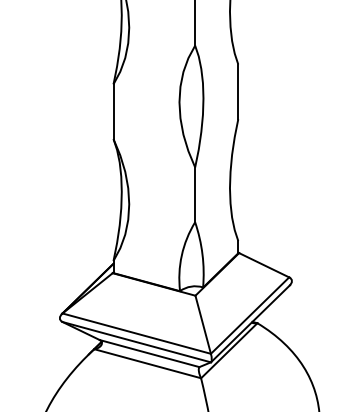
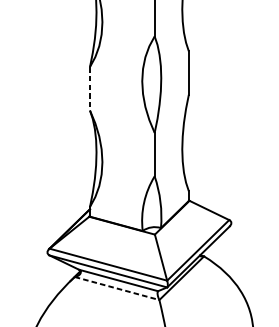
line: (113, 112) -> (89, 89), solid -> dashed
line: (148, 363) -> (117, 288), solid -> dashed

